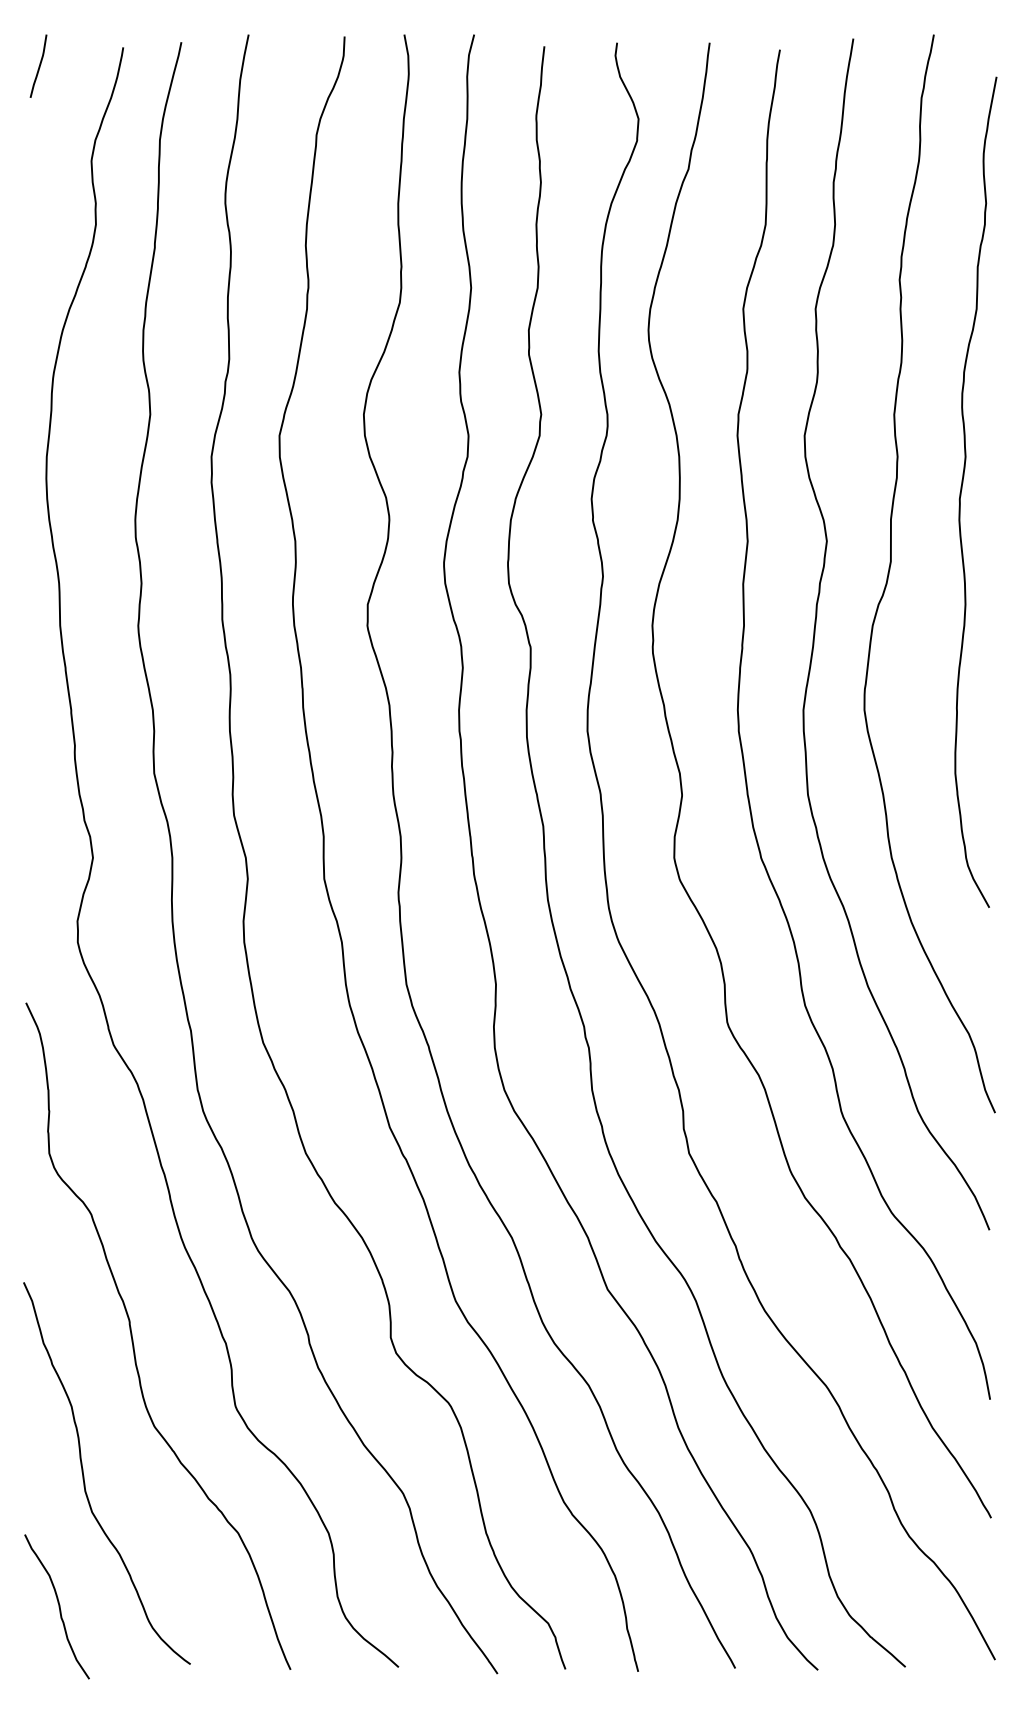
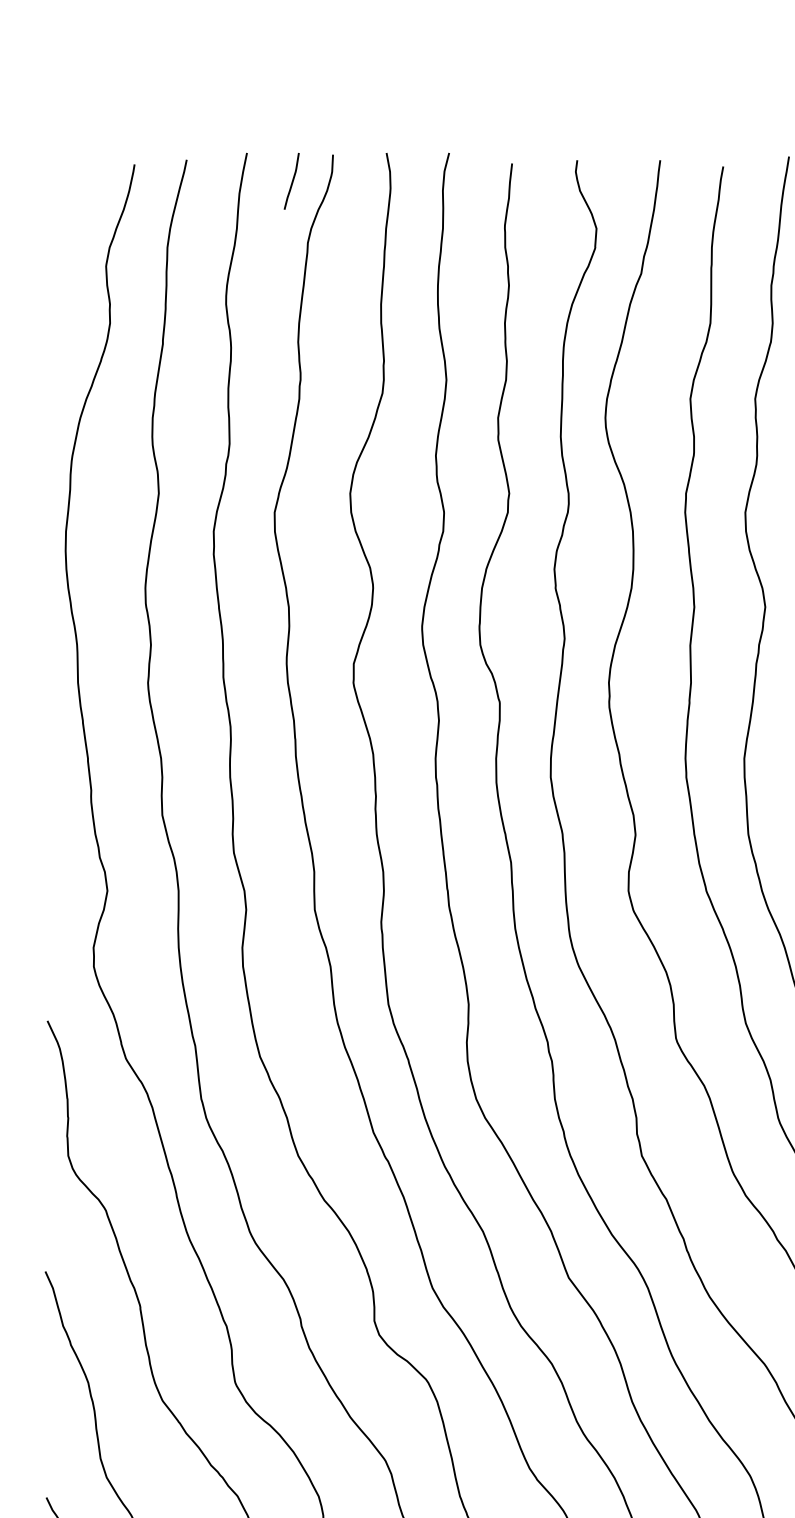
curve: (39, 65) -> (292, 180), moved

